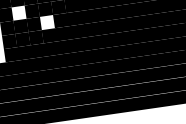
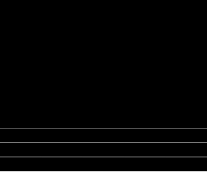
fill: (18, 12) -> (12, 48), added
fill: (47, 22) -> (41, 63), added

